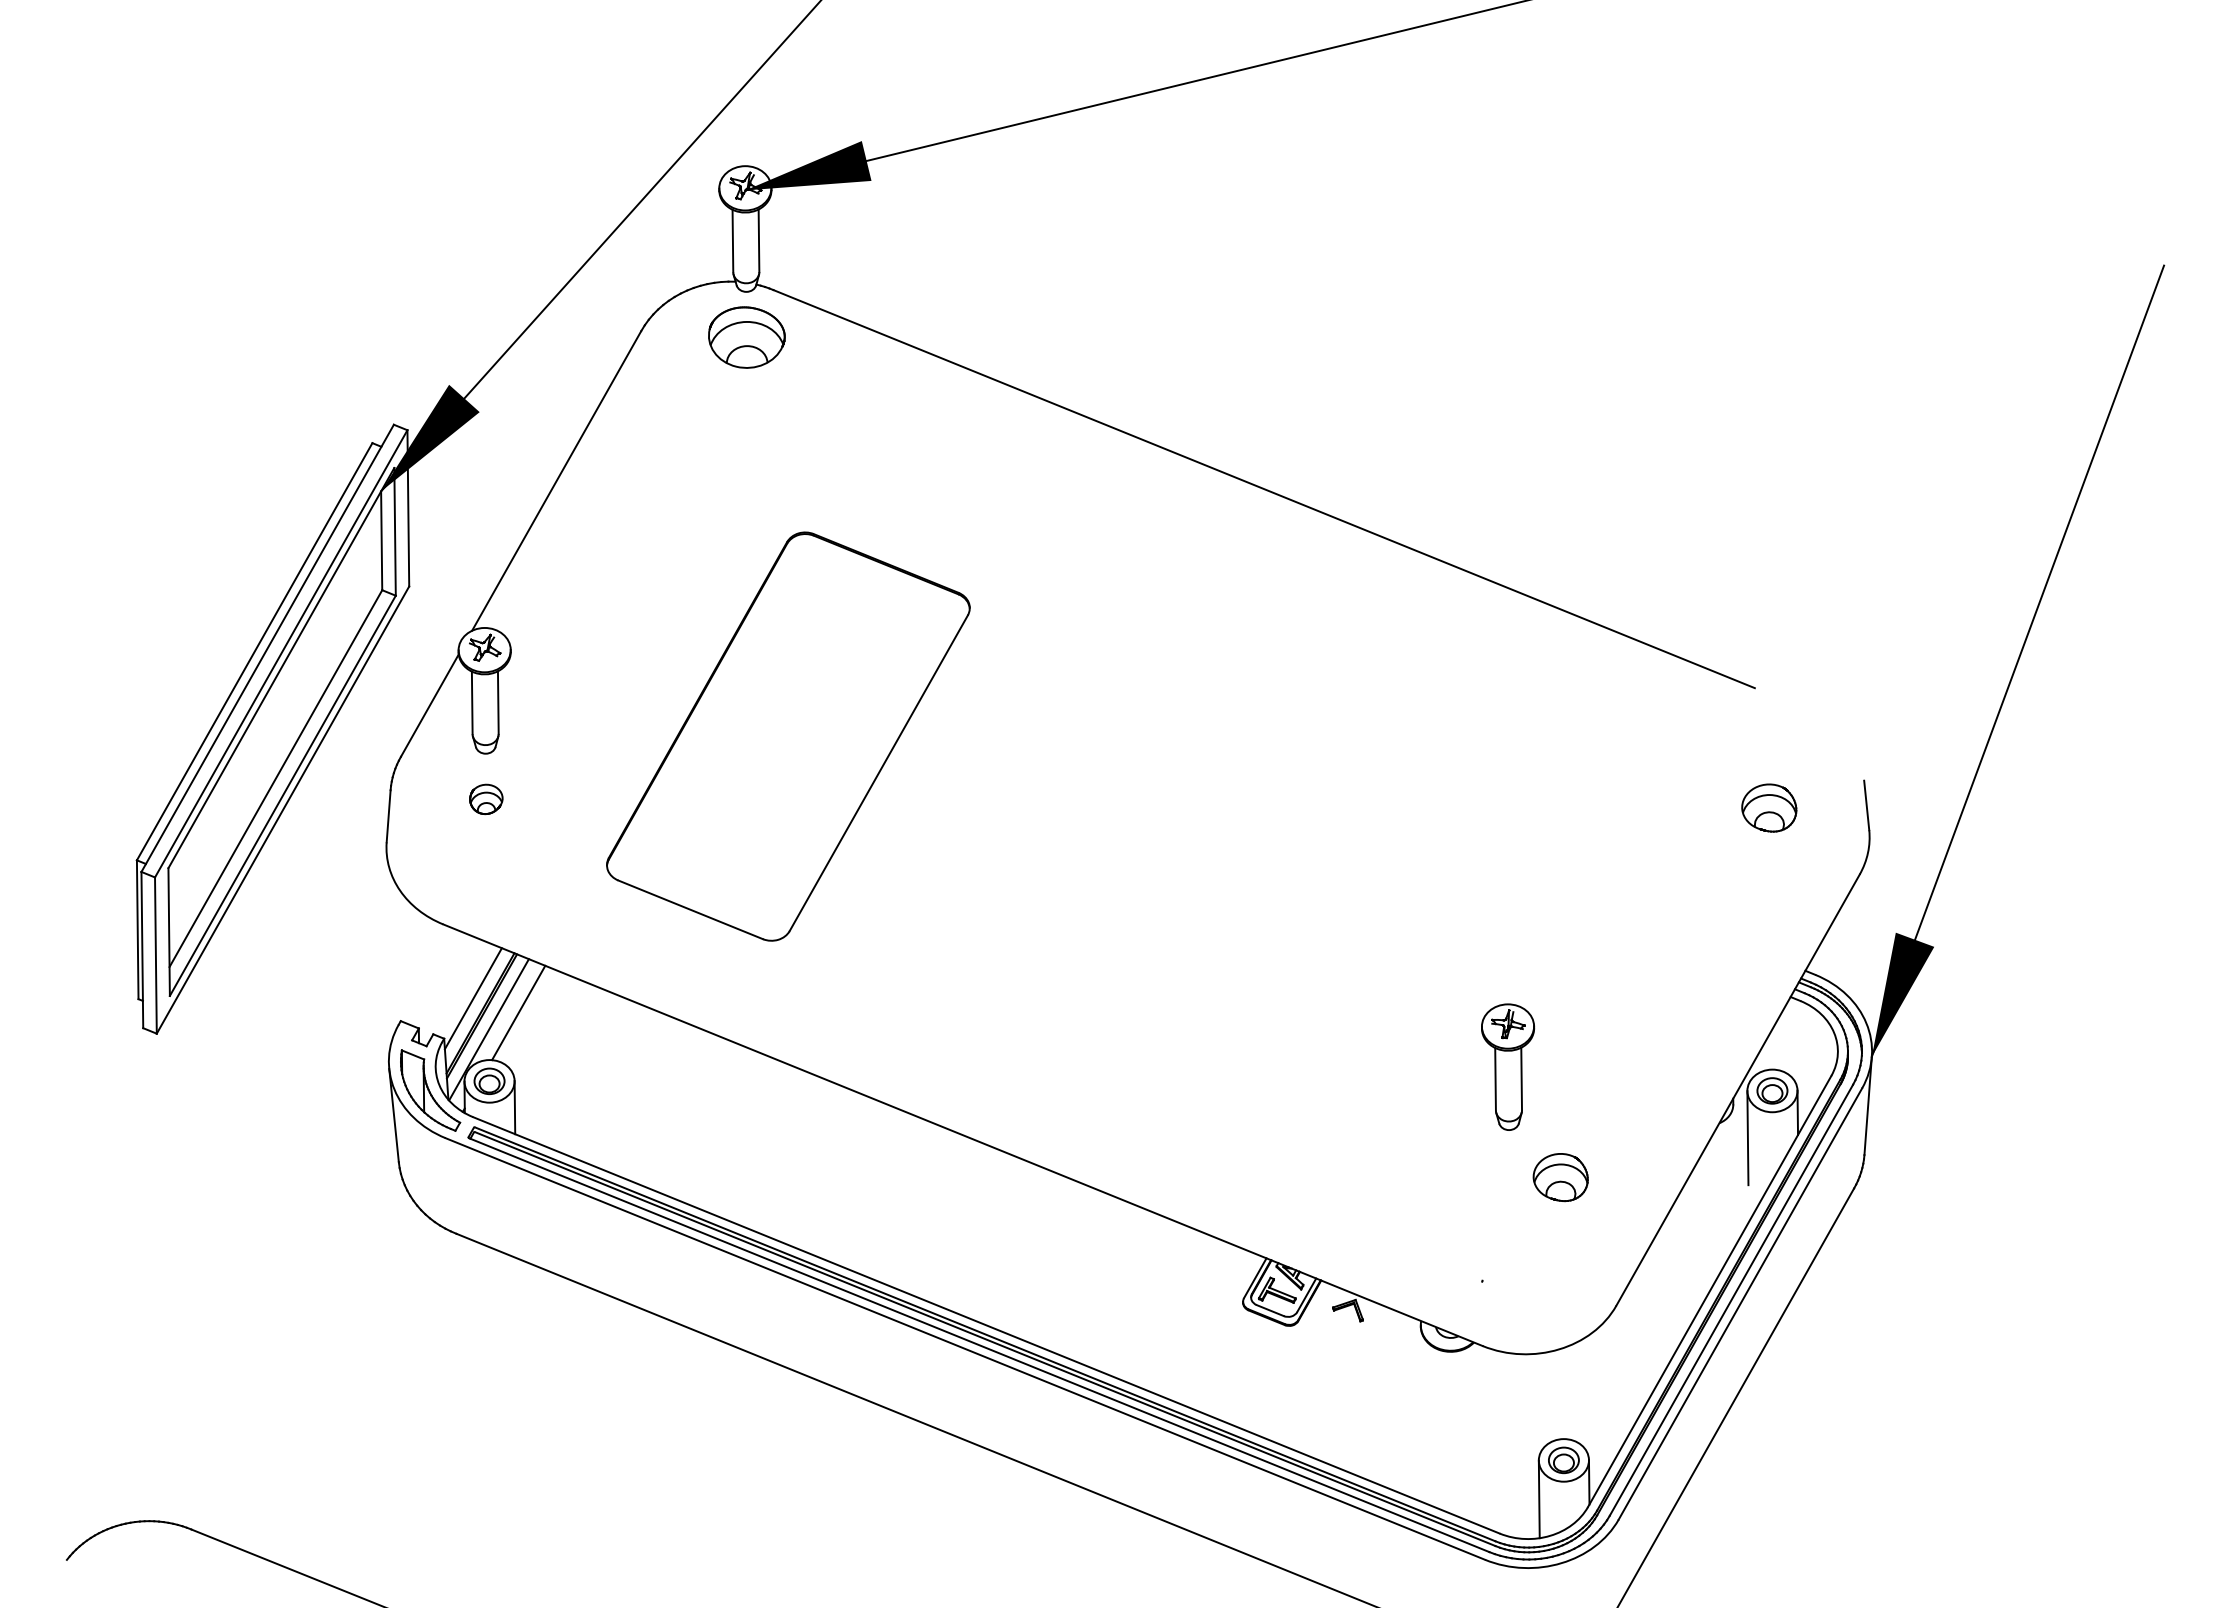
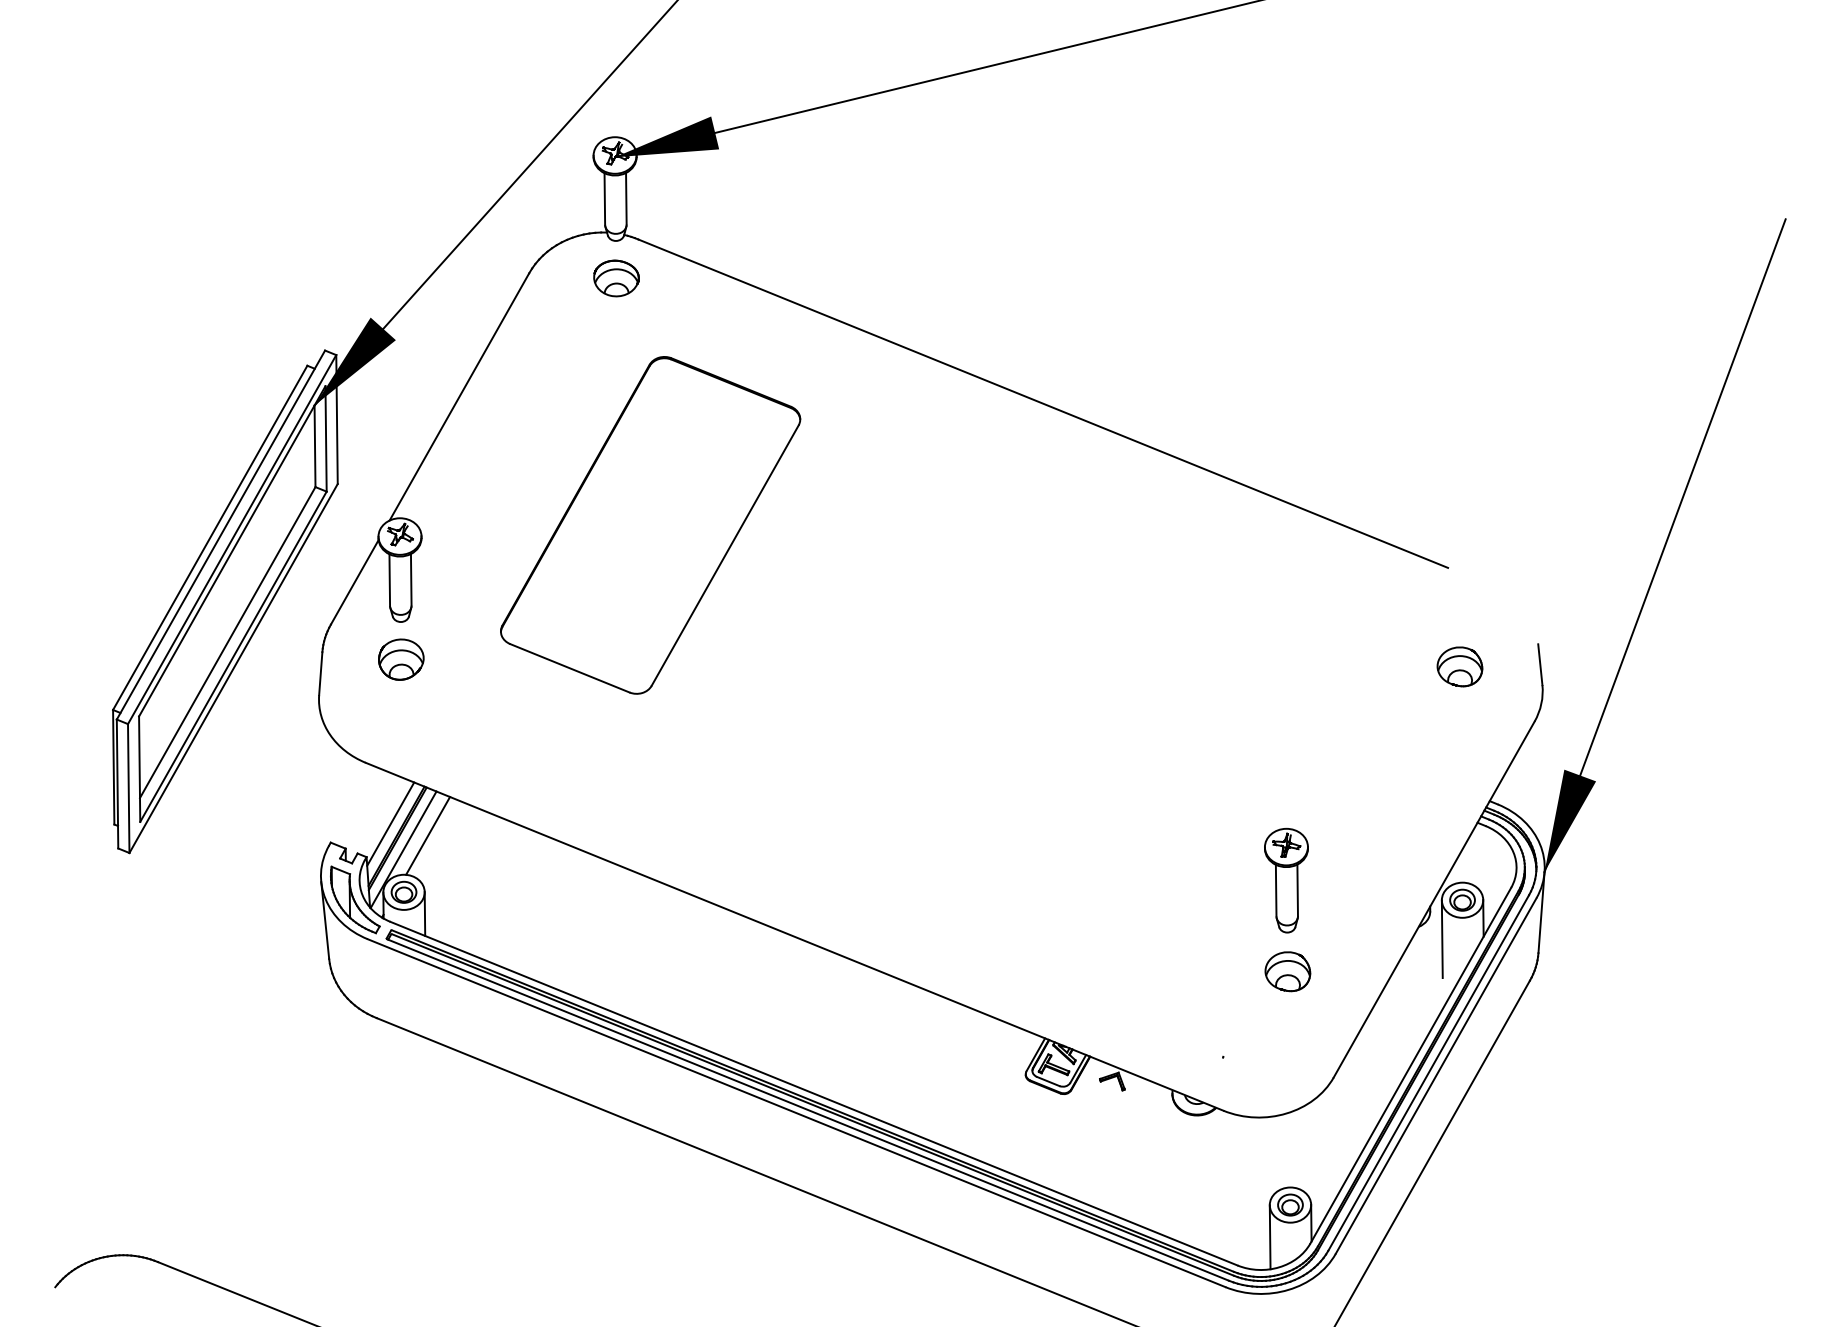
part: (747, 336) -> (616, 277), size x0.71
part: (788, 736) -> (650, 525), moved
part: (486, 799) -> (401, 659), size x1.67
part: (1508, 1066) -> (1286, 880), moved

